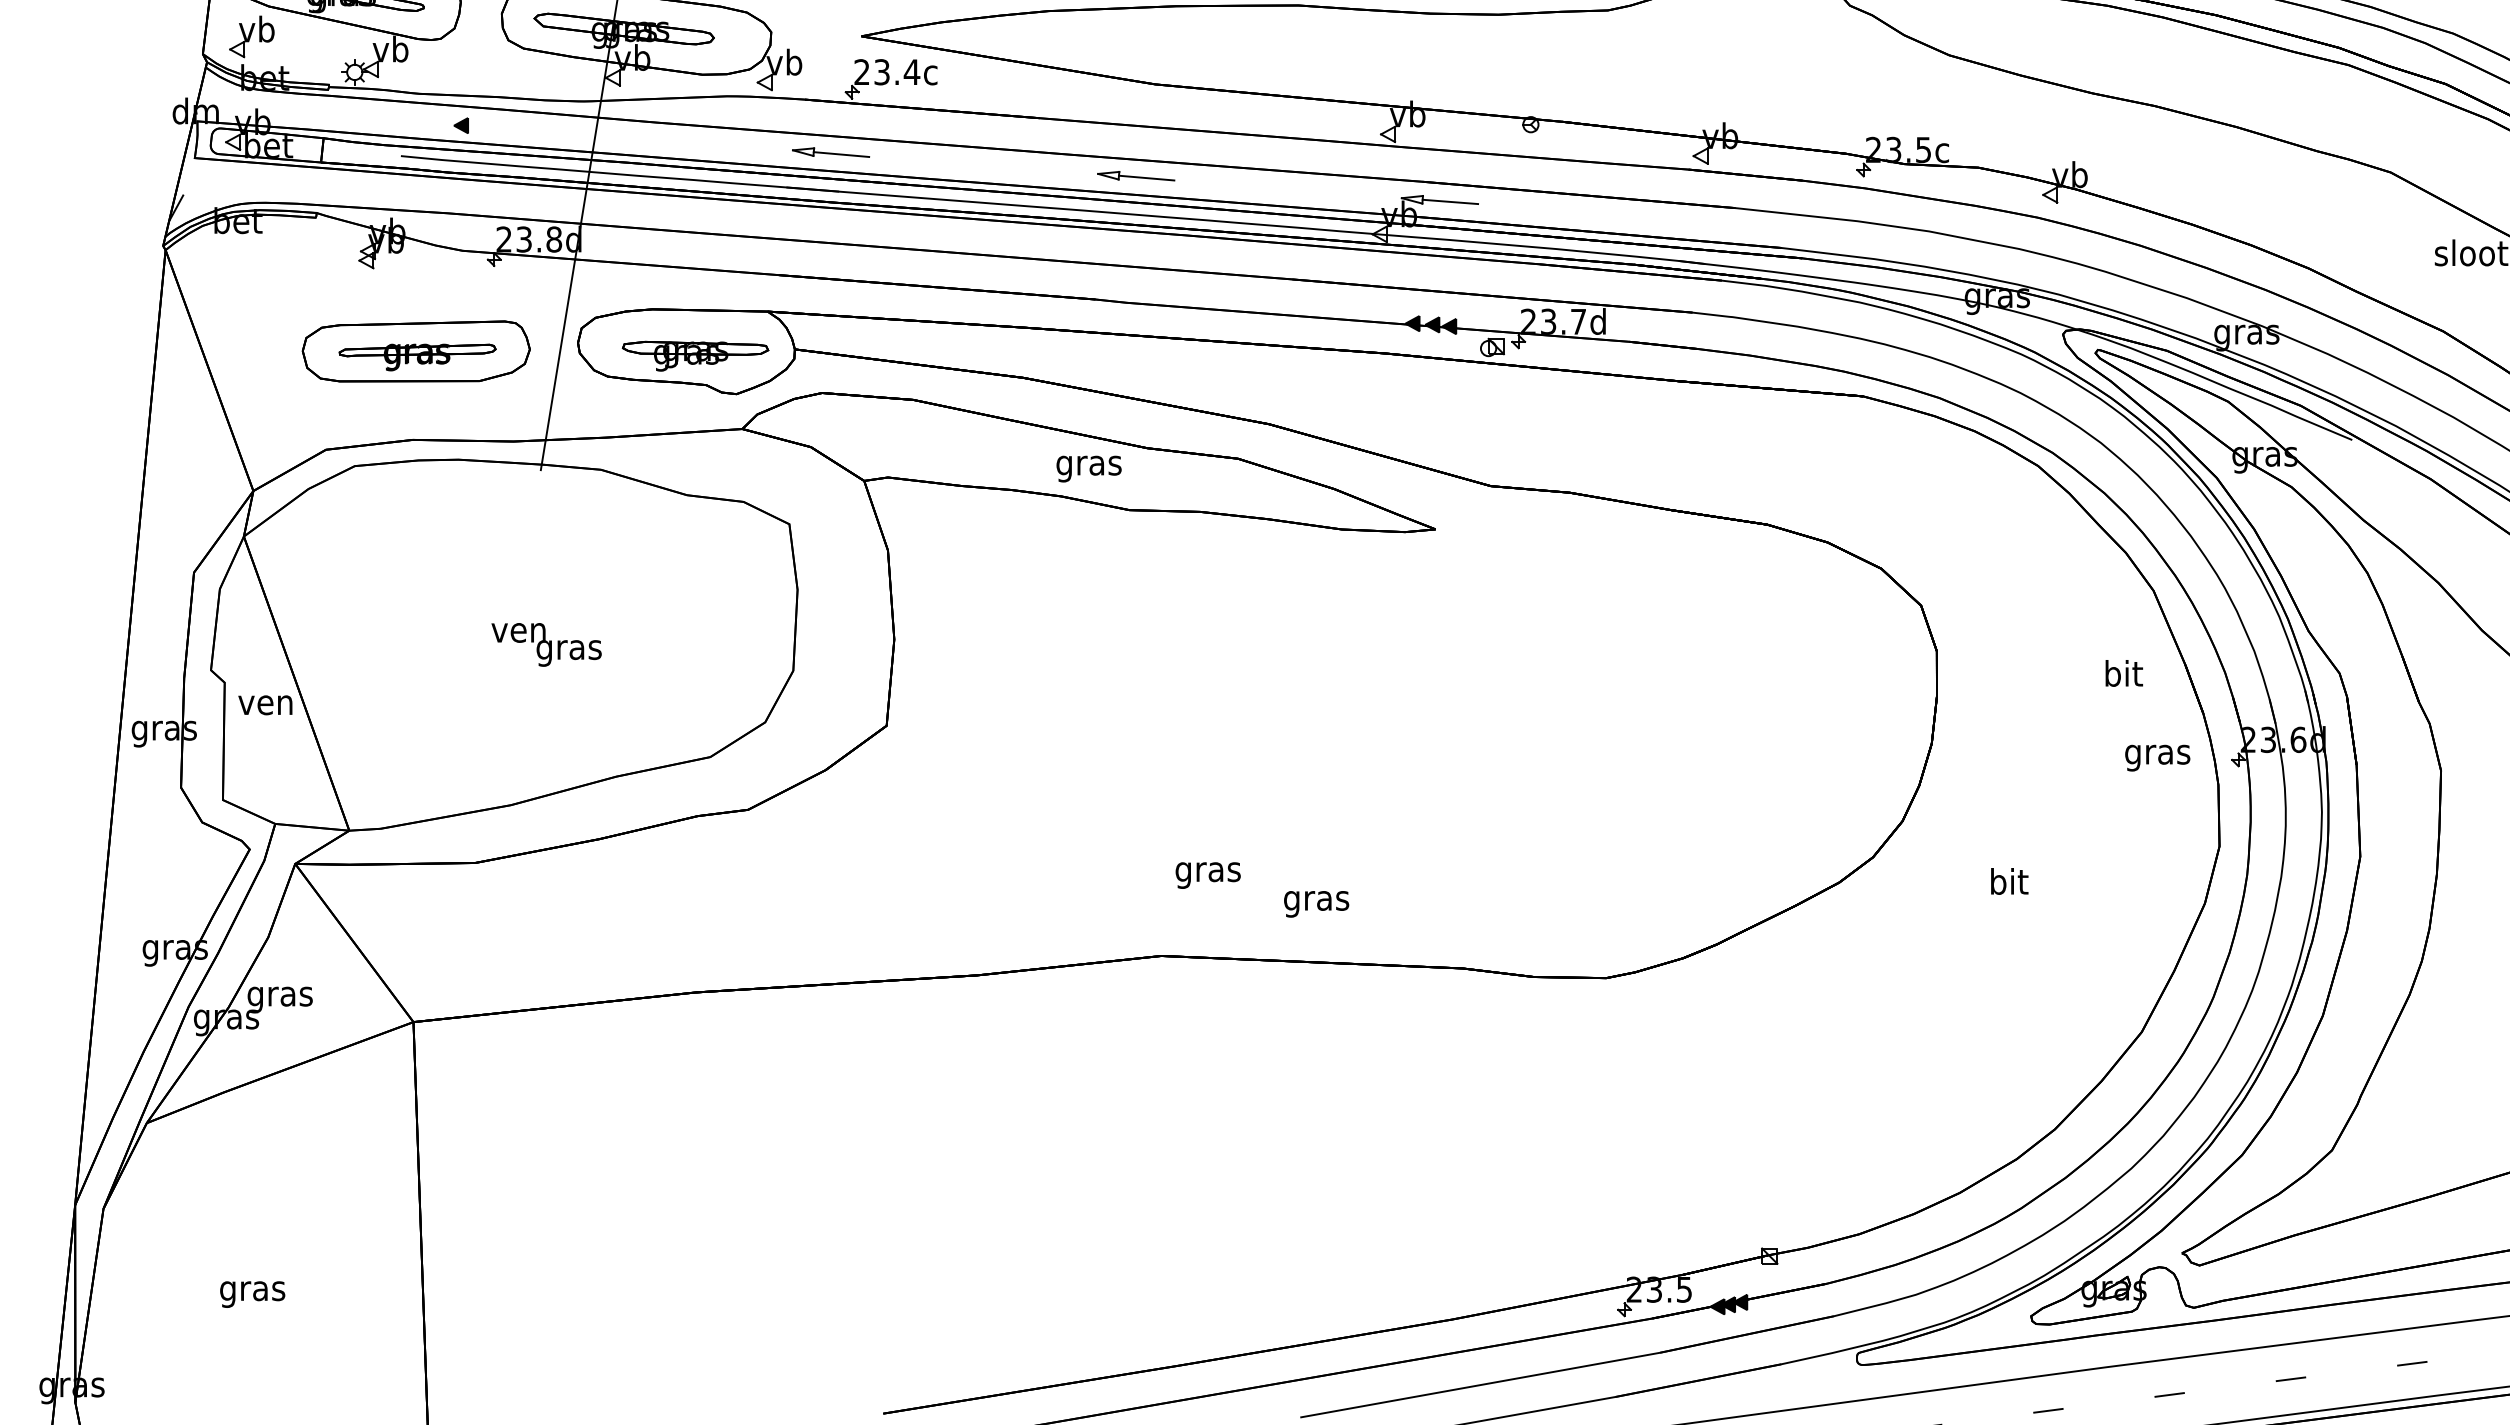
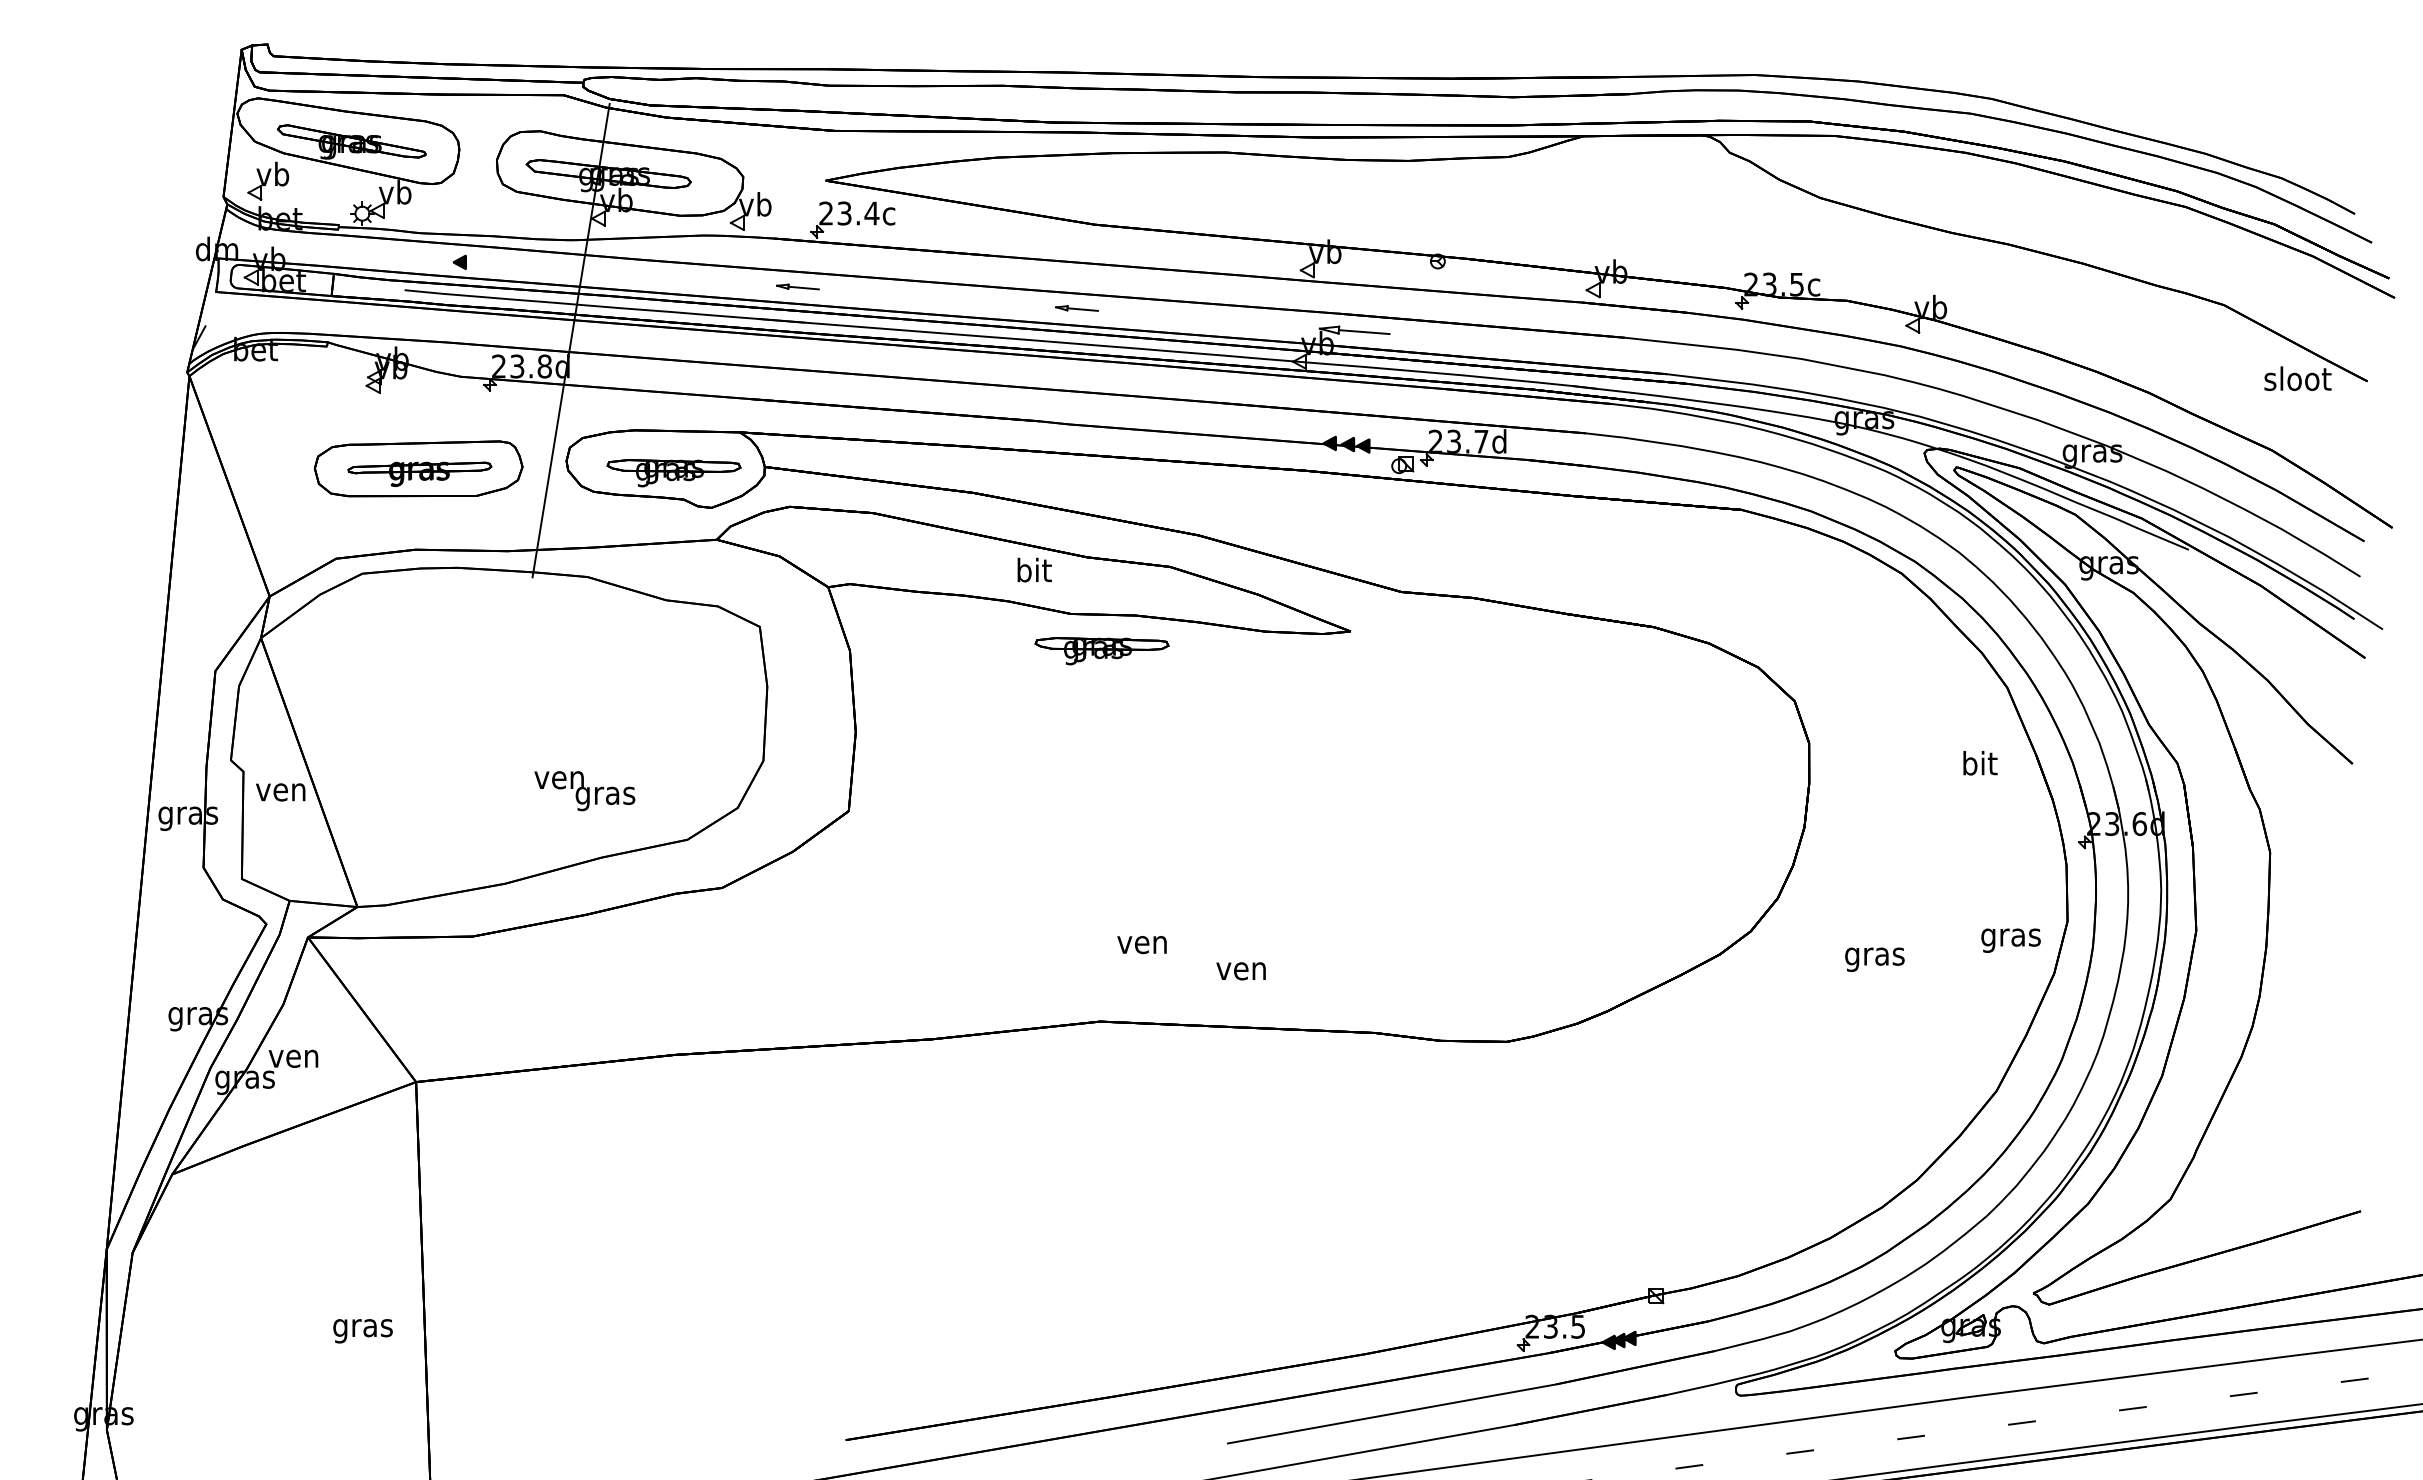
part: (830, 152) -> (797, 286), size x0.6
part: (1135, 176) -> (1076, 308), size x0.6
text: (1088, 464) -> (1033, 572), gras -> bit
part: (1163, 551) -> (1101, 651), added
text: (546, 645) -> (584, 791), moved
text: (2157, 757) -> (2010, 940), moved
text: (1207, 874) -> (1142, 947), gras -> ven
text: (2008, 884) -> (1874, 956), bit -> gras
text: (1316, 904) -> (1241, 974), gras -> ven
text: (279, 999) -> (293, 1061), gras -> ven
text: (252, 1294) -> (362, 1331), moved

